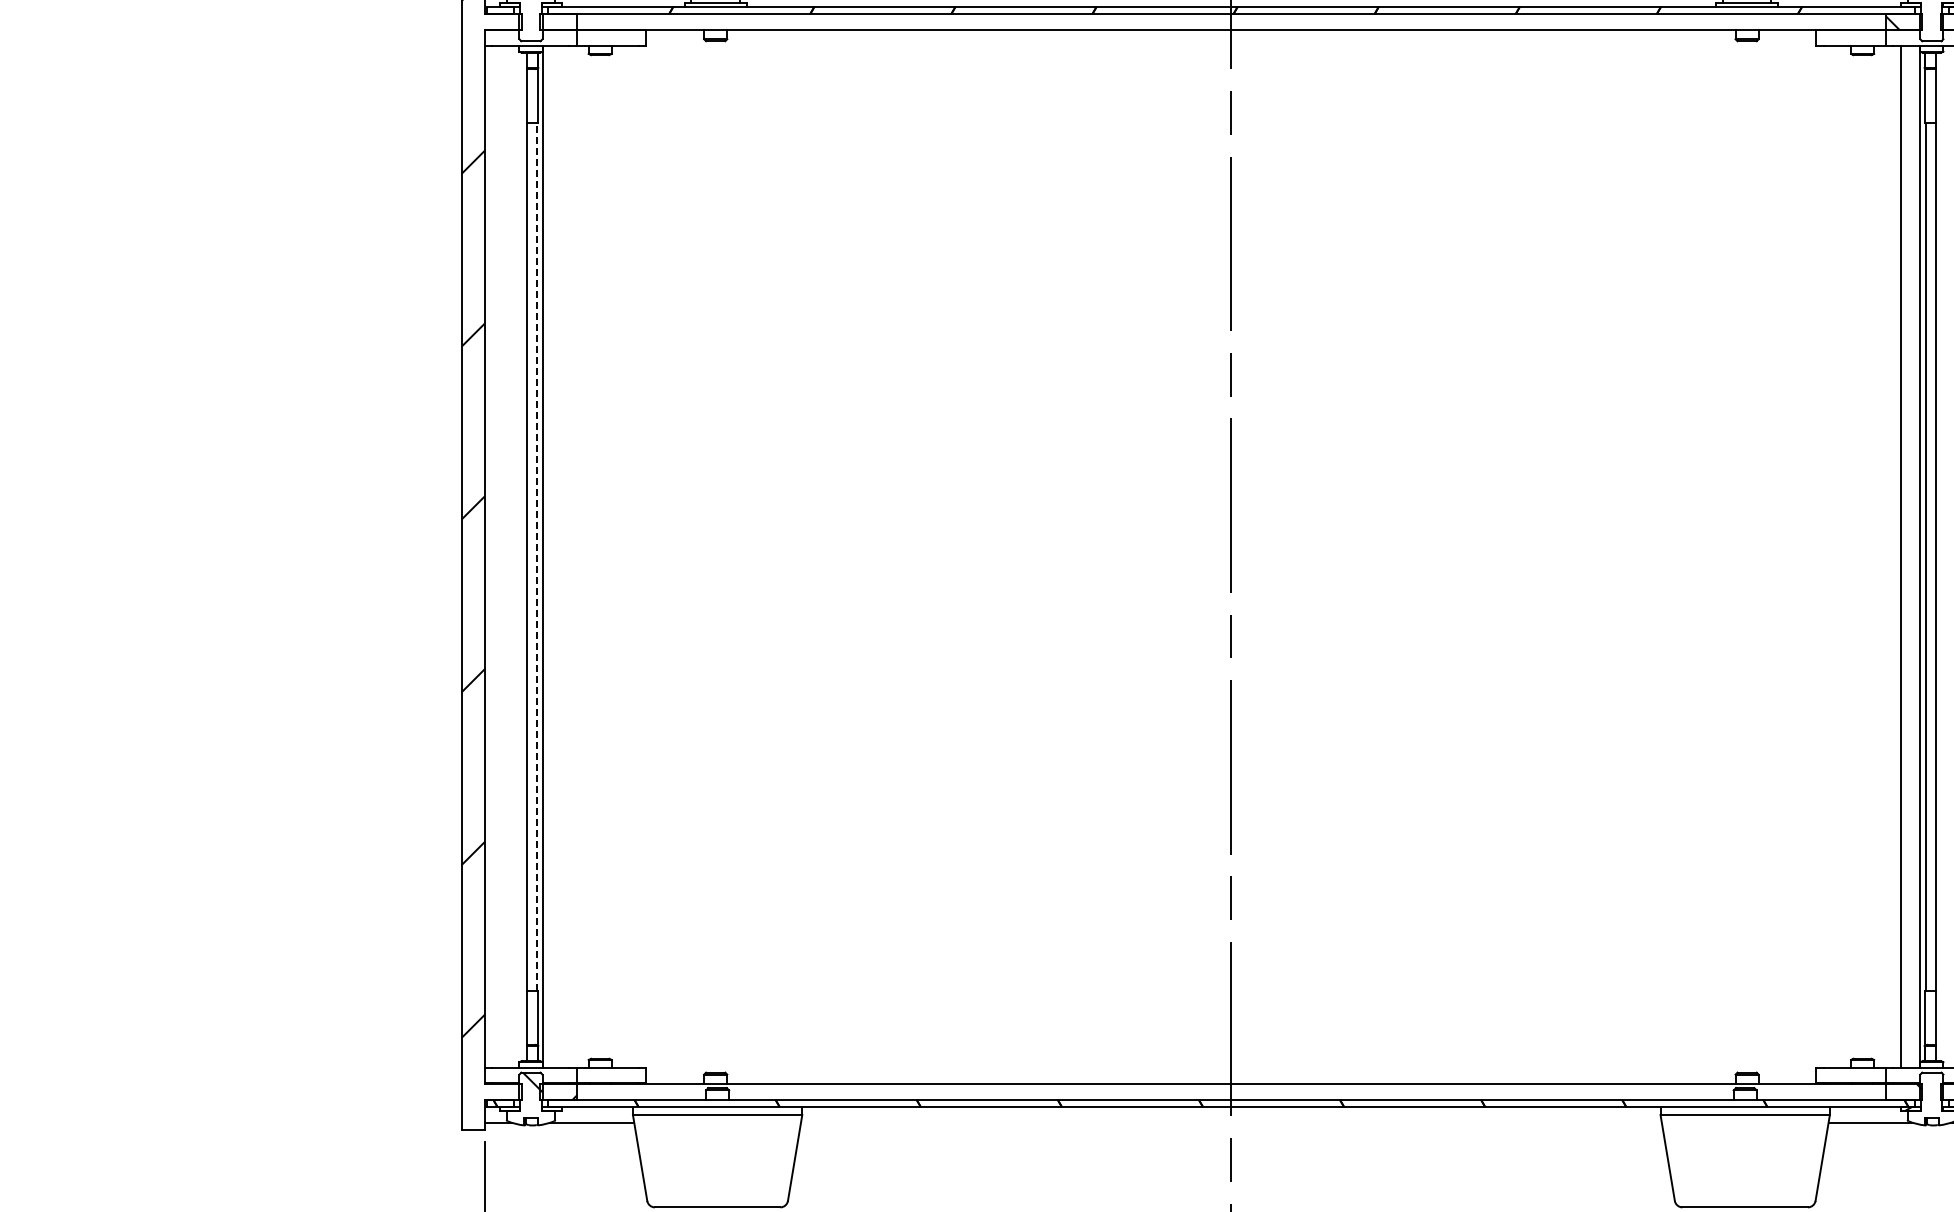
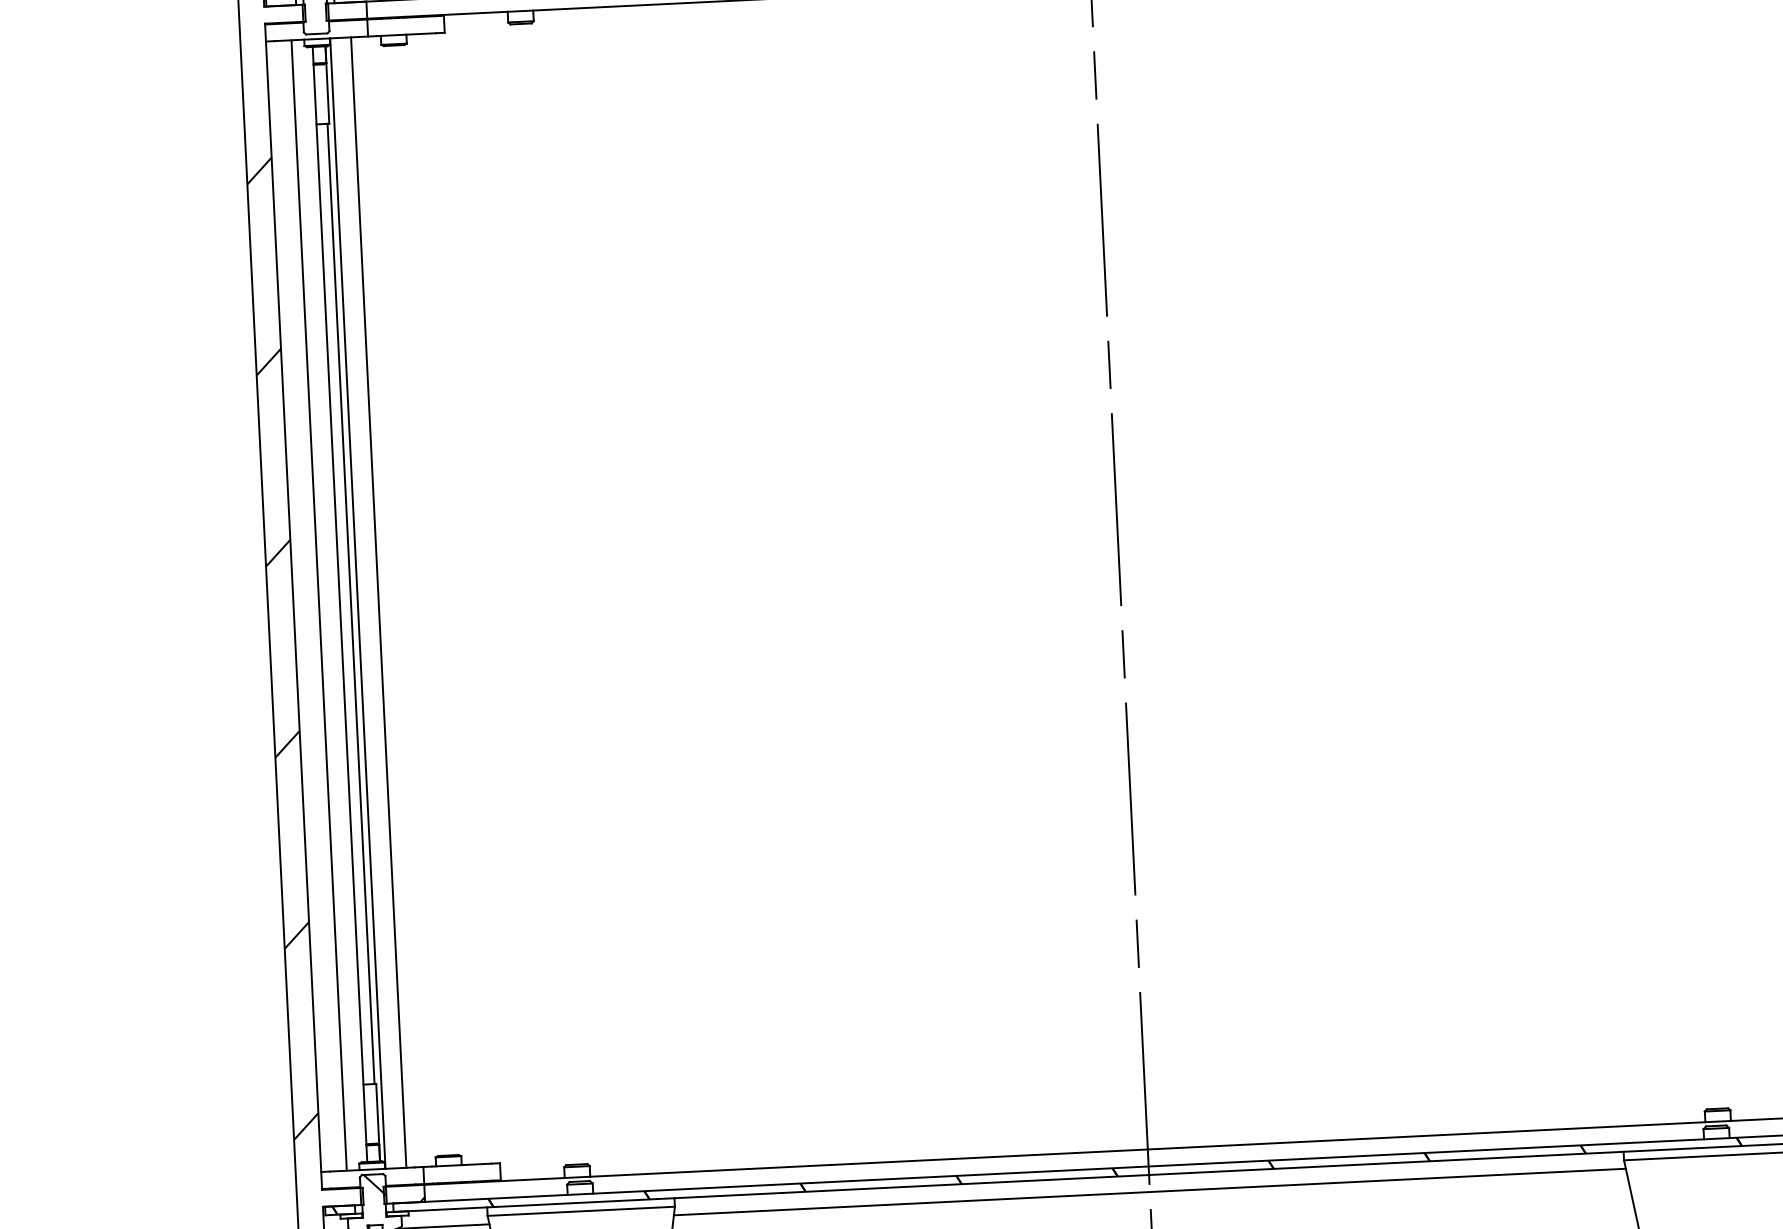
line: (507, 556) -> (318, 605), added
line: (536, 556) -> (350, 603), dashed -> solid
line: (561, 556) -> (378, 602), added
line: (1231, 1122) -> (1149, 1191), added

